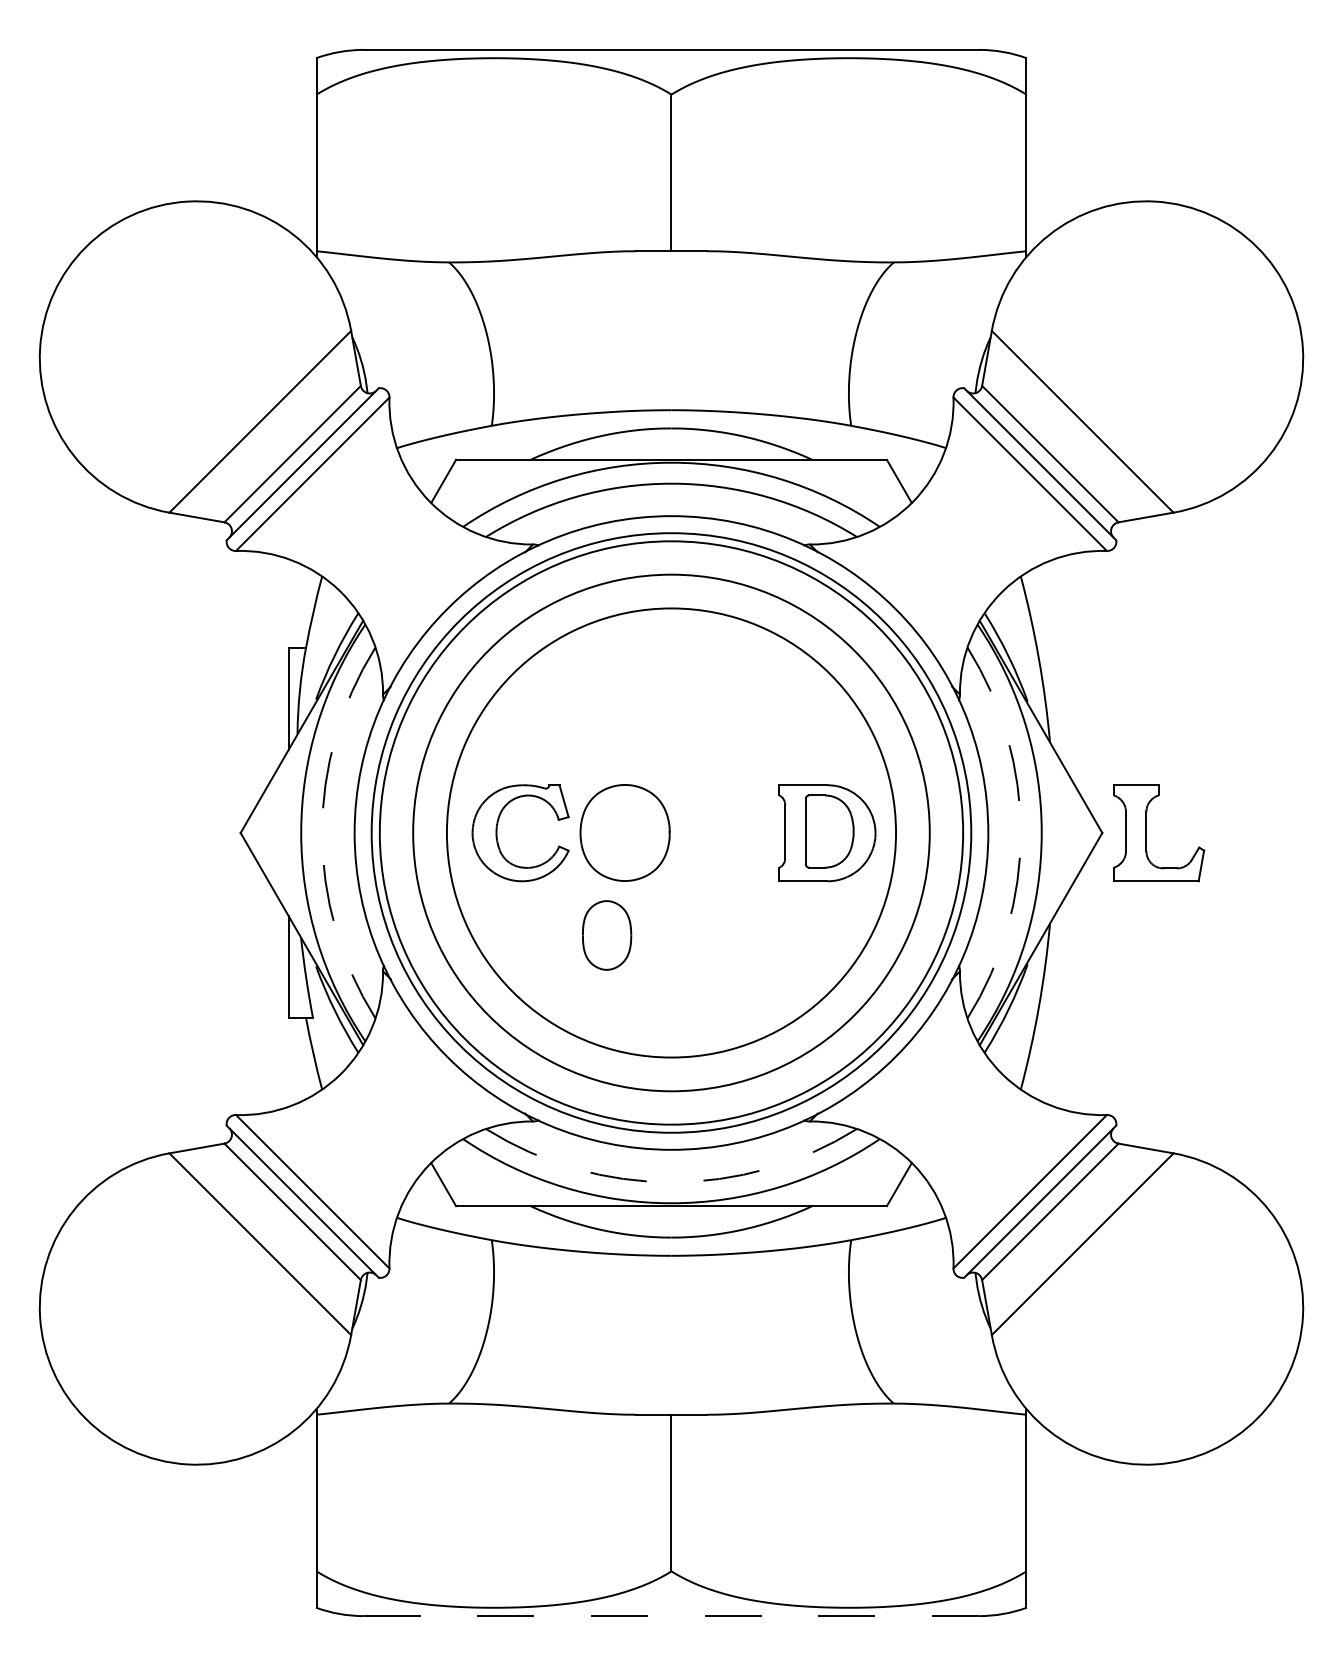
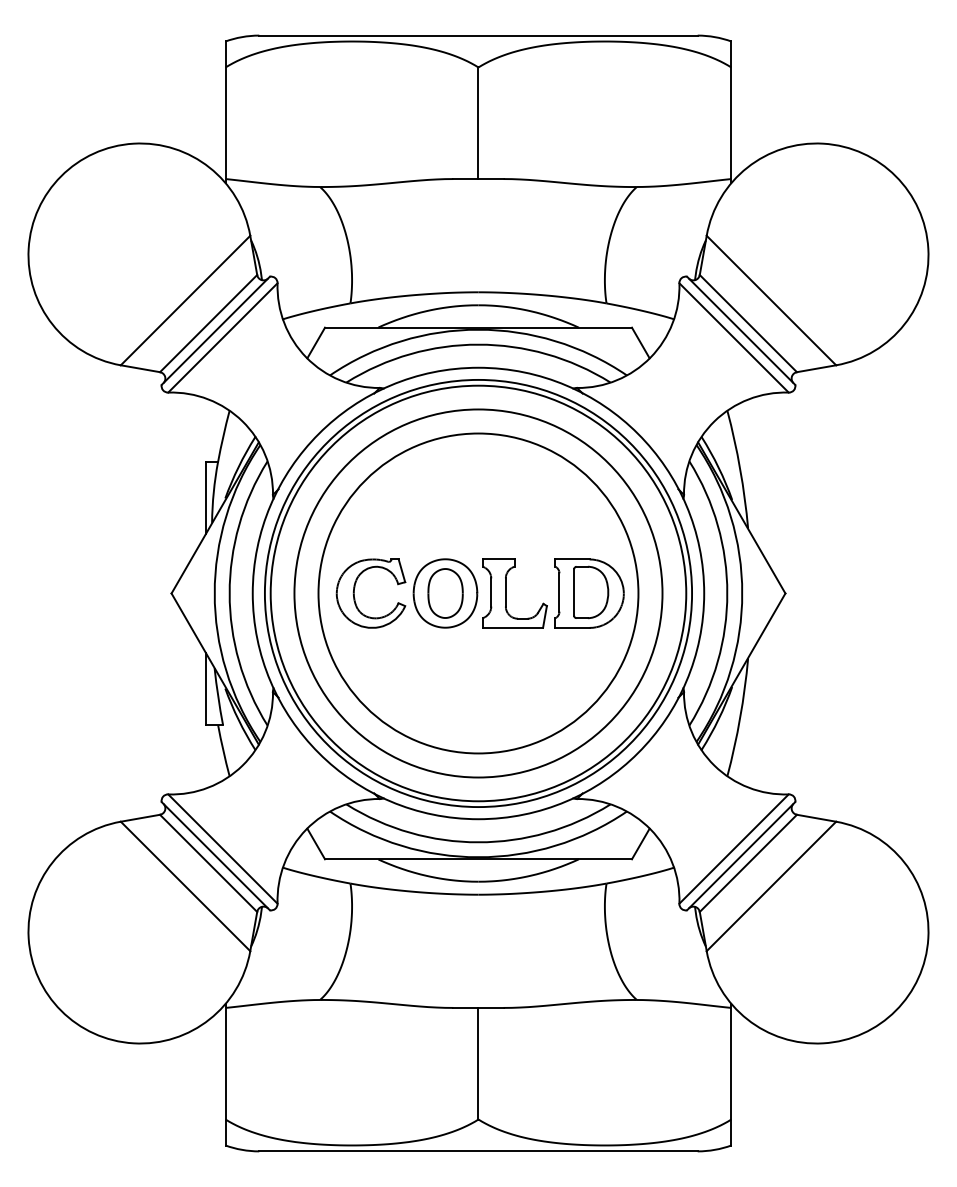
arc: (321, 833) -> (229, 593), dashed -> solid
arc: (1021, 833) -> (727, 593), dashed -> solid
part: (1147, 833) -> (506, 593), moved
part: (606, 935) -> (445, 593), moved
arc: (671, 1182) -> (478, 842), dashed -> solid
line: (671, 1616) -> (478, 1151), dashed -> solid

